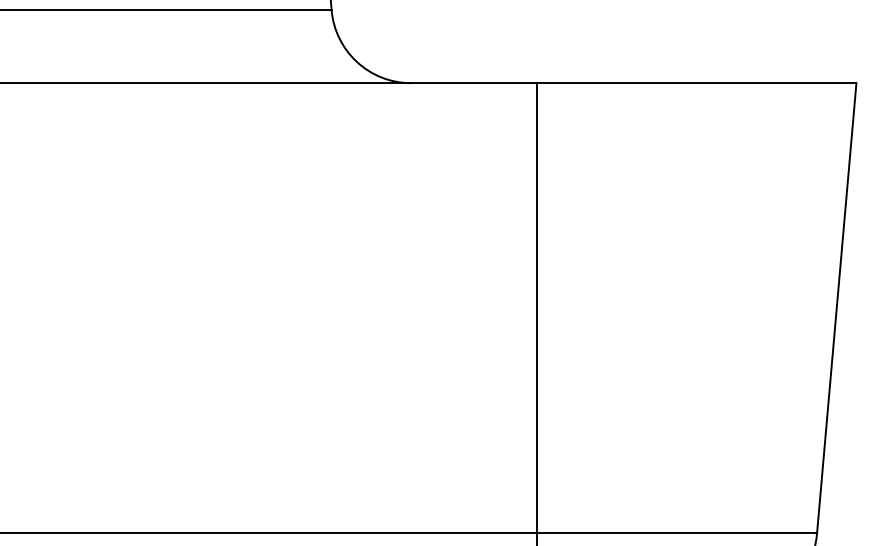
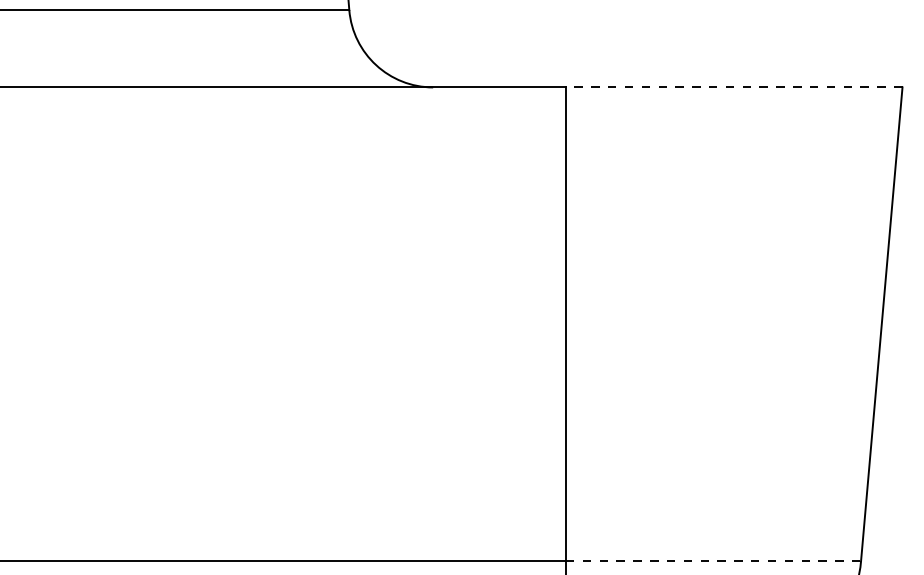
line: (696, 83) -> (733, 87), solid -> dashed
line: (677, 532) -> (713, 561), solid -> dashed

